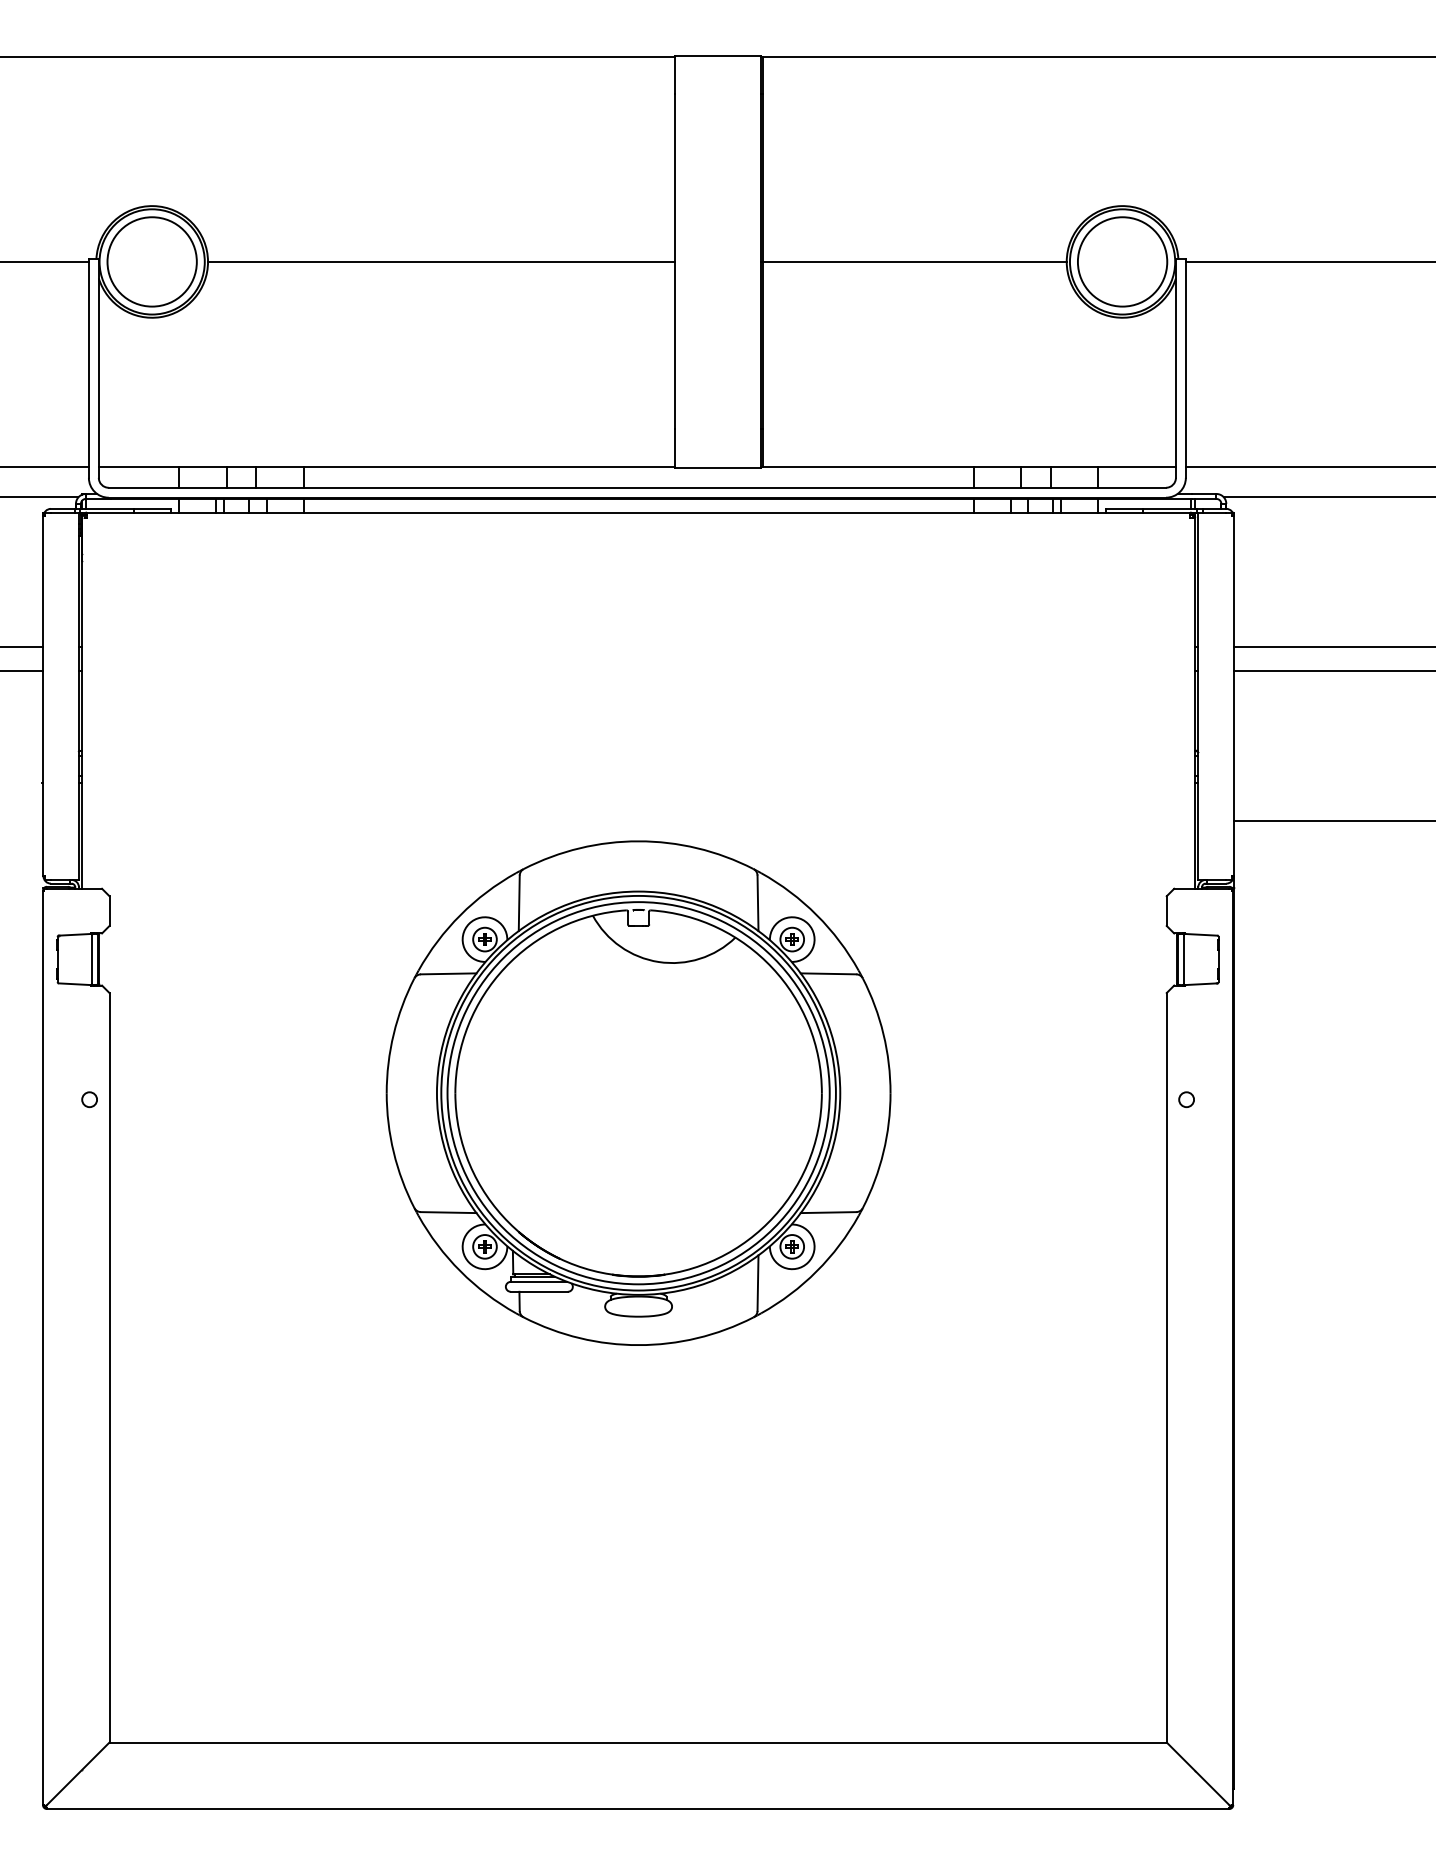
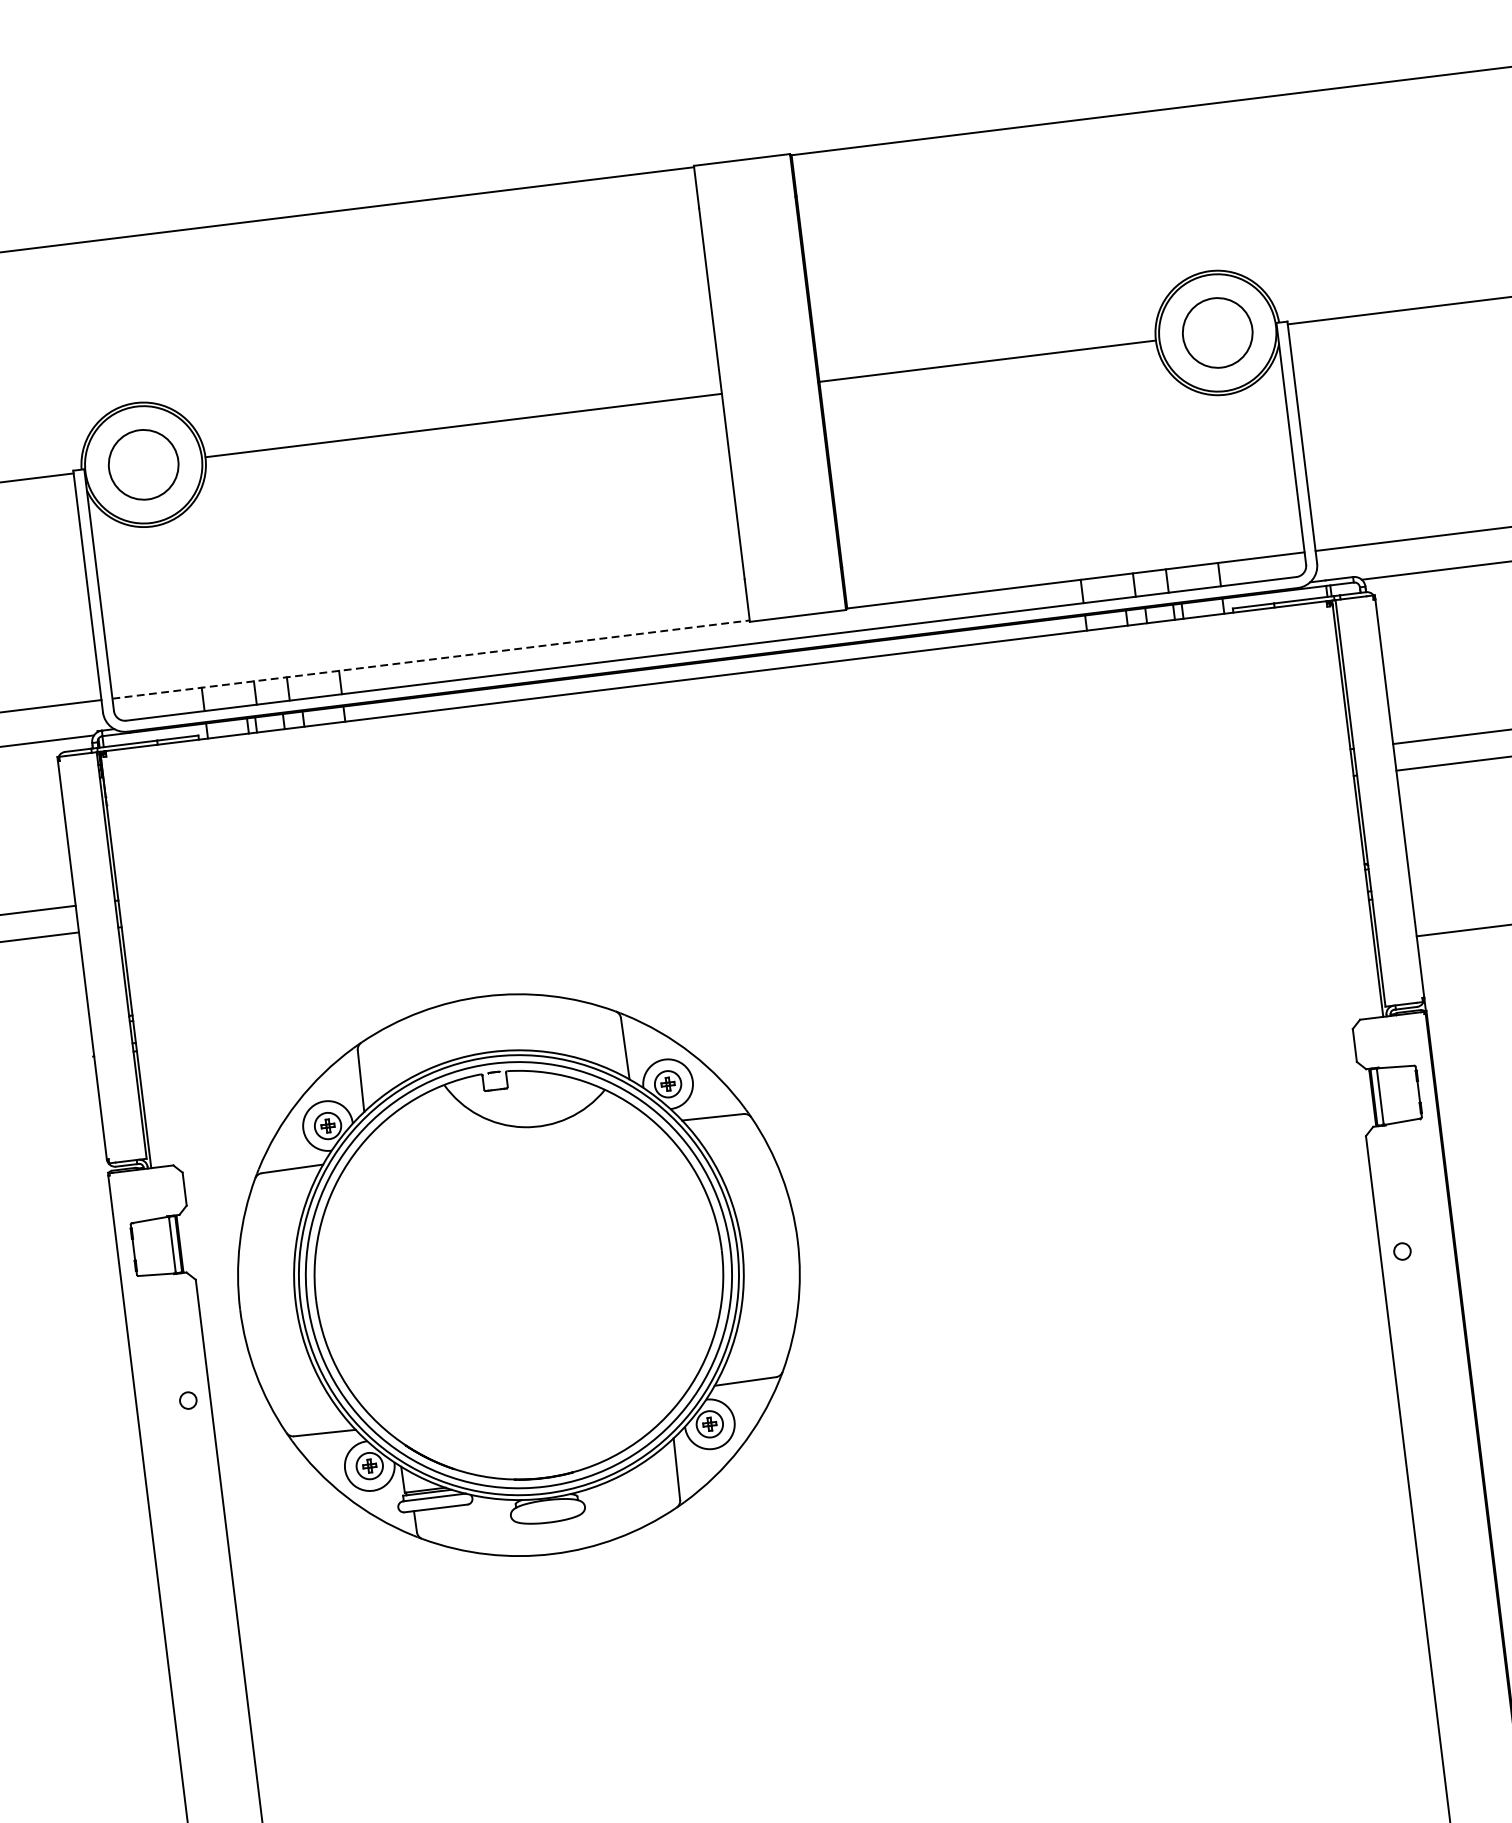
circle: (151, 261) -> (142, 464), size x0.7
circle: (1122, 261) -> (1217, 332), size x0.7
line: (386, 466) -> (430, 659), solid -> dashed
part: (638, 1092) -> (518, 1274), moved

